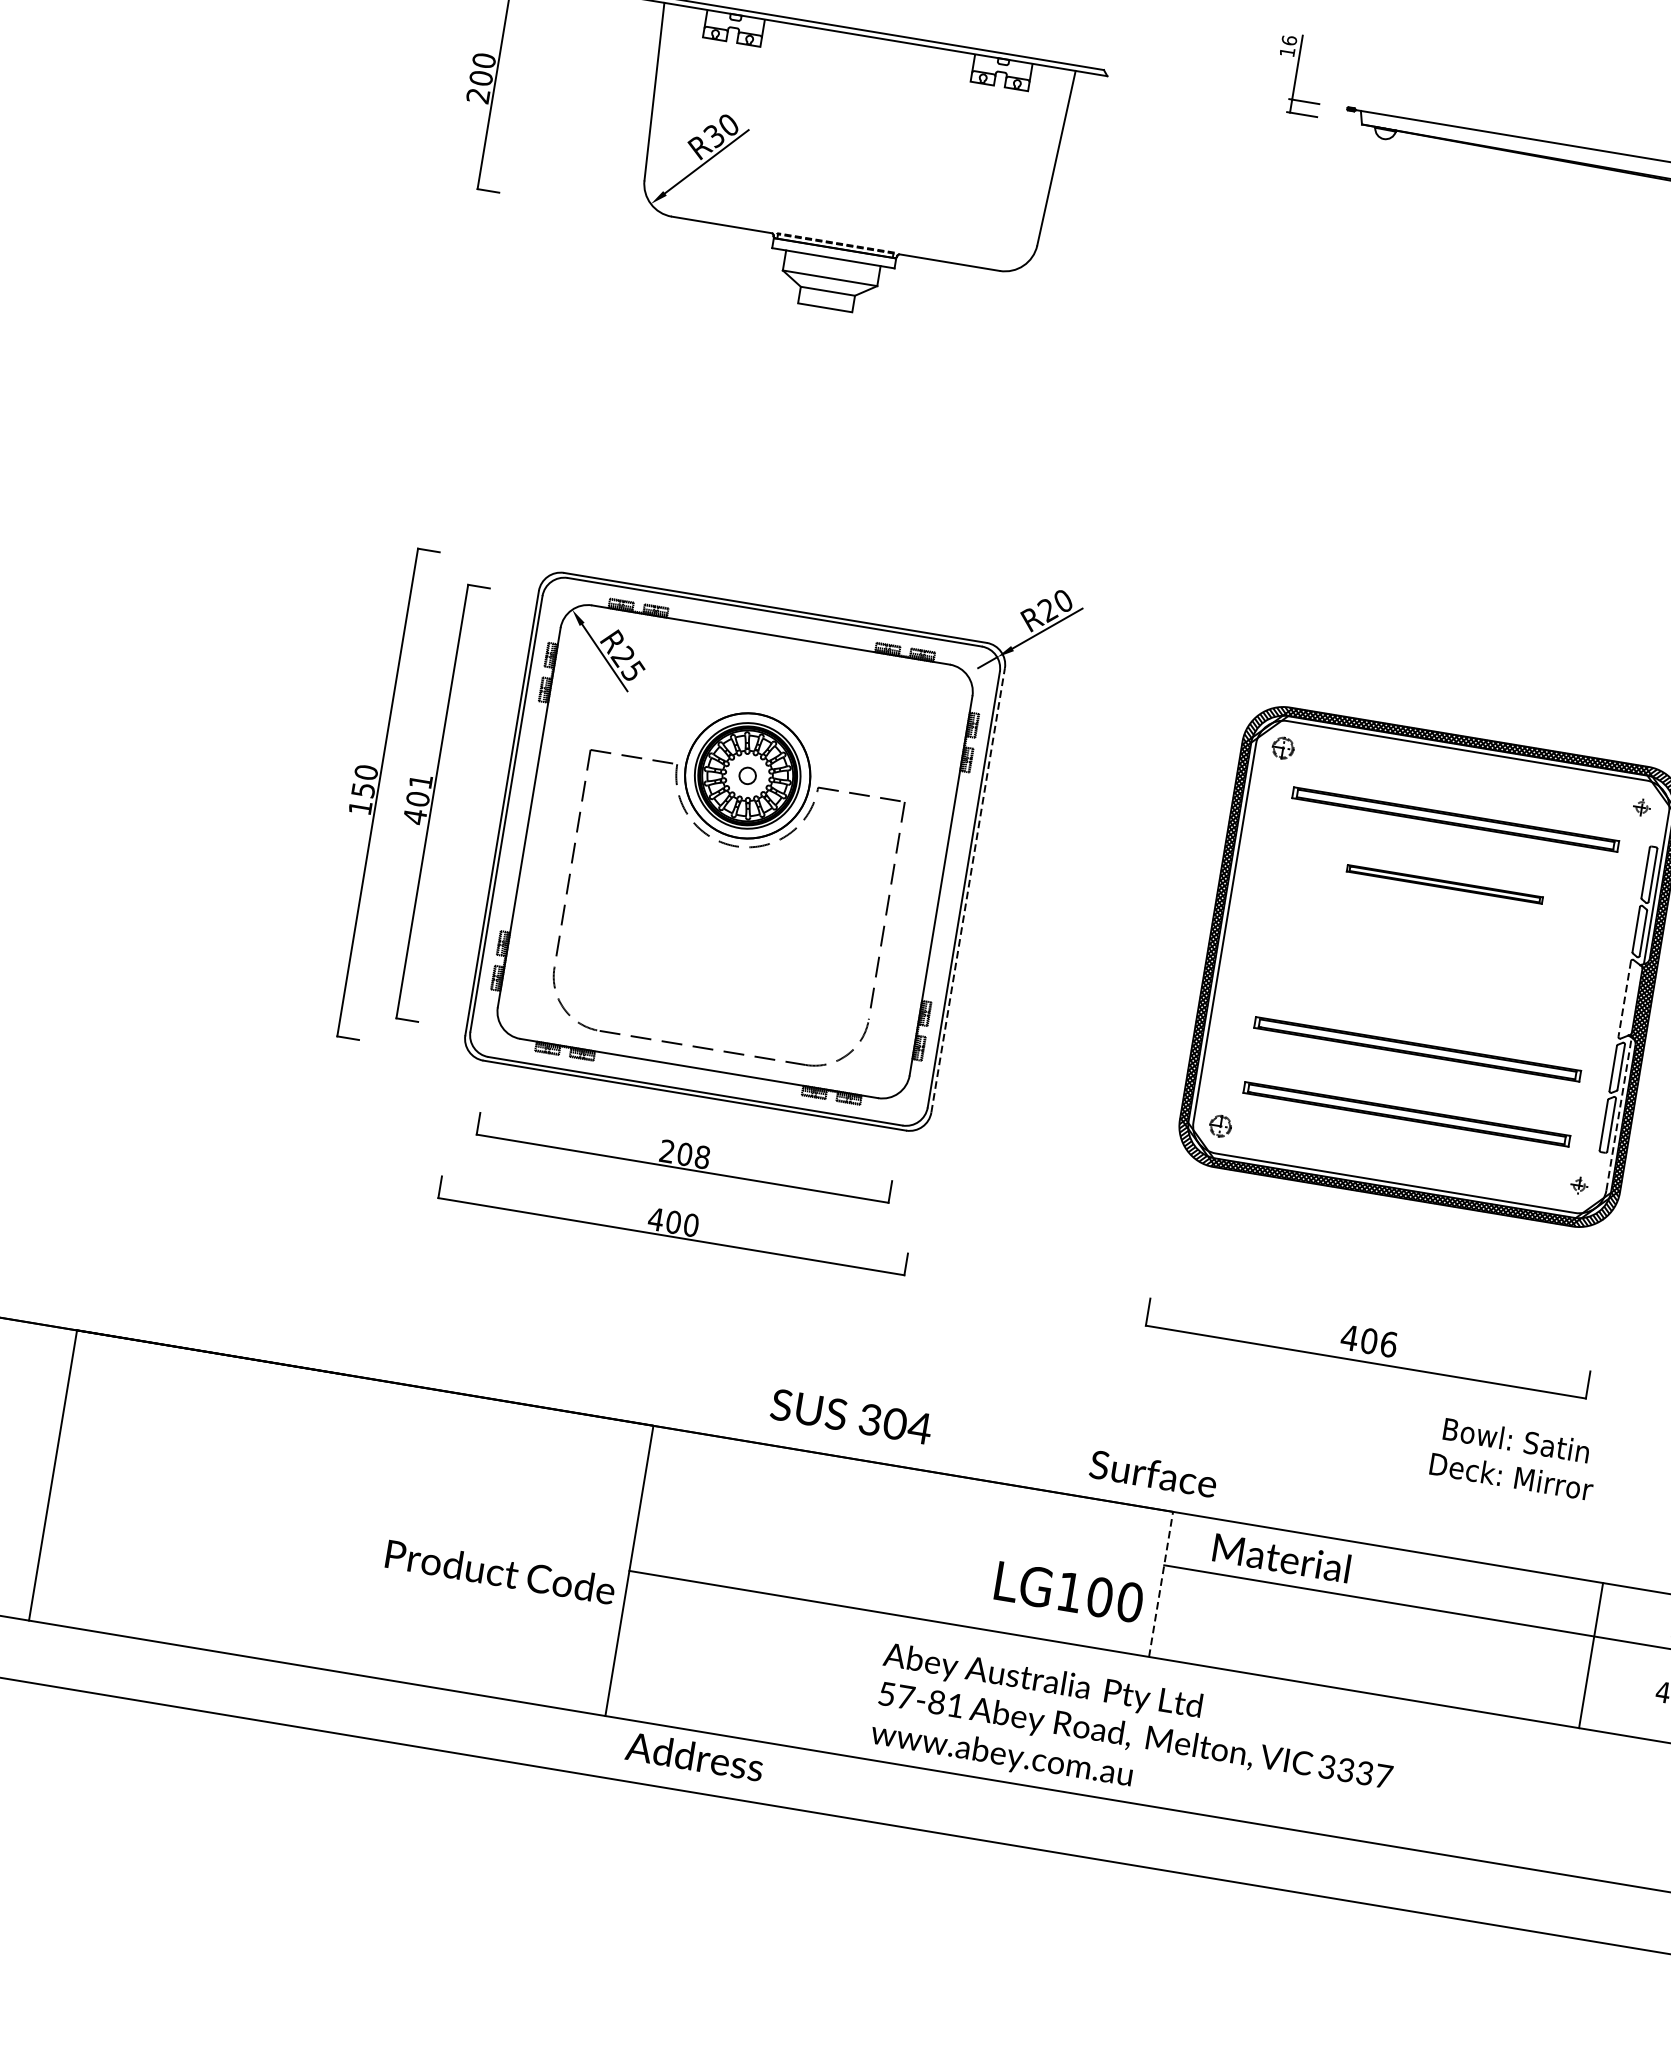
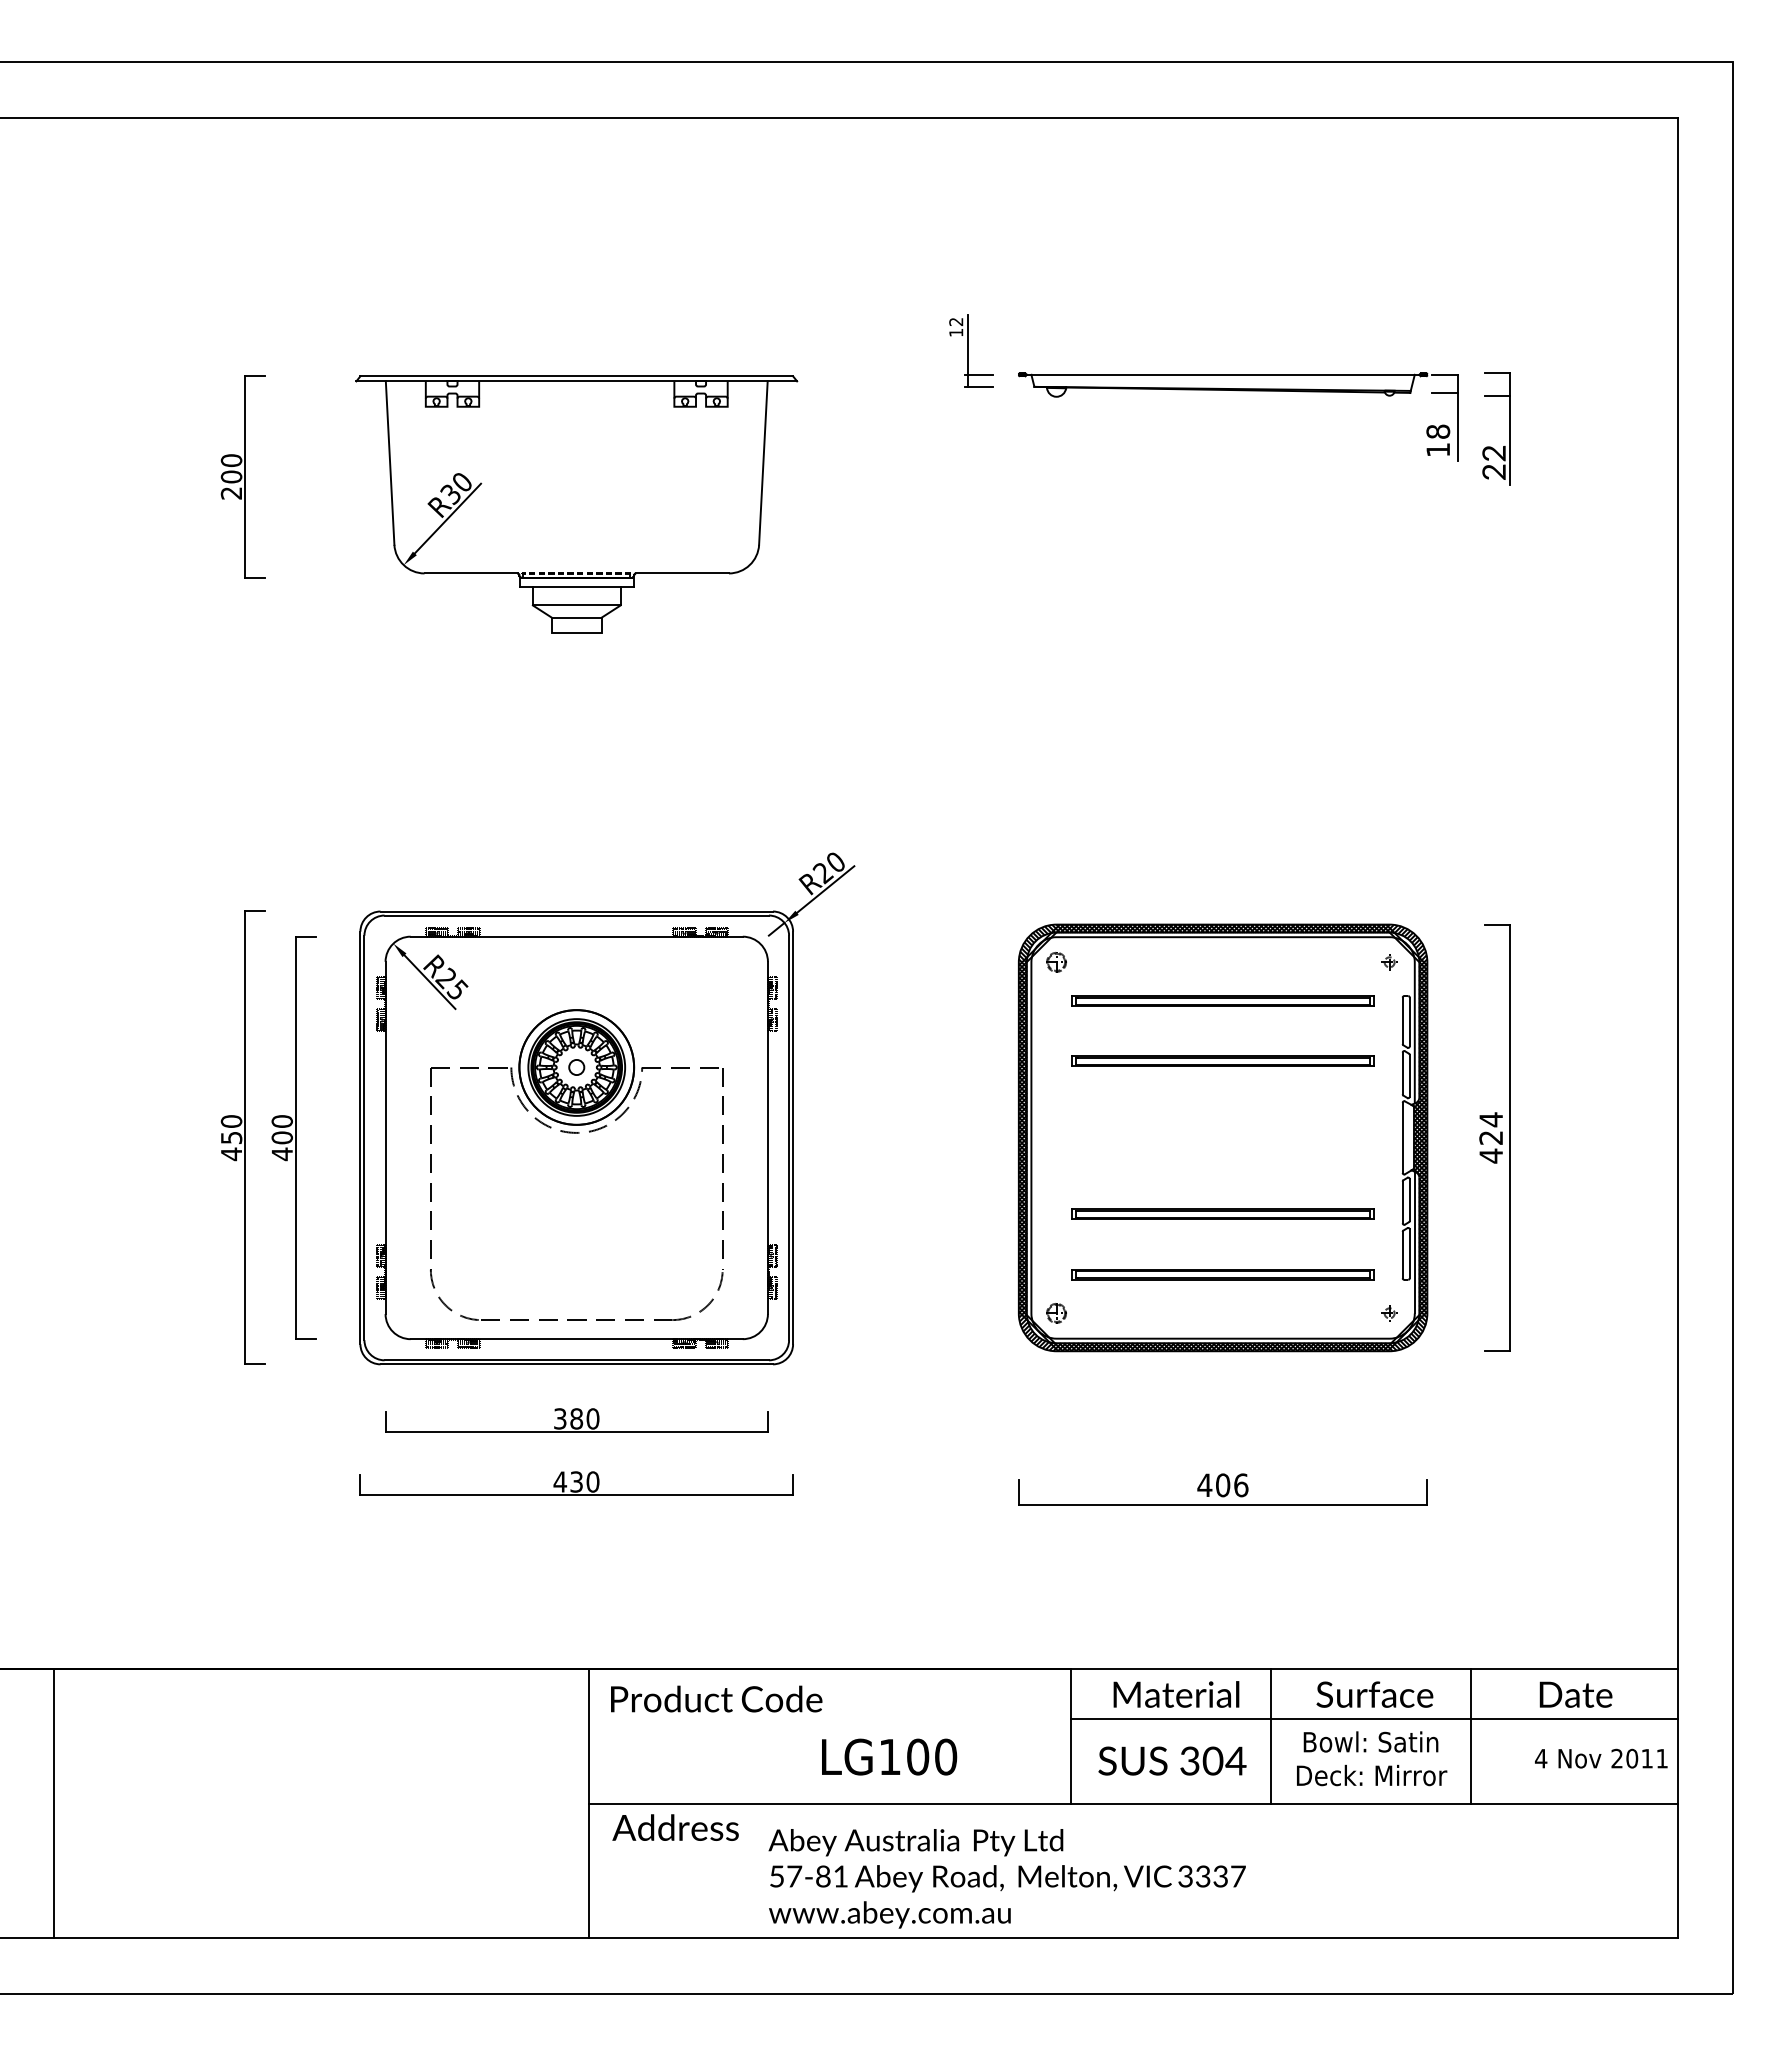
text: (1289, 40) -> (956, 321), 16 -> 12
text: (420, 781) -> (281, 1121), 401 -> 400
text: (360, 808) -> (231, 1154), 150 -> 450
part: (1444, 883) -> (1222, 1060), size x1.67
line: (968, 889) -> (793, 1137), dashed -> solid
line: (1624, 999) -> (1402, 1138), dashed -> solid
line: (1618, 1113) -> (1414, 1242), dashed -> solid
text: (684, 1153) -> (576, 1418), 208 -> 380
text: (673, 1221) -> (576, 1481), 400 -> 430
text: (851, 1416) -> (1172, 1760), moved
text: (1515, 1458) -> (1372, 1758), moved
text: (1153, 1473) -> (1374, 1694), moved
text: (500, 1571) -> (716, 1698), moved
line: (1161, 1583) -> (1071, 1735), dashed -> solid
text: (1069, 1591) -> (889, 1756), moved
line: (1376, 1619) -> (1271, 1735), added
text: (1133, 1737) -> (1006, 1878), moved
text: (694, 1756) -> (675, 1827), moved

